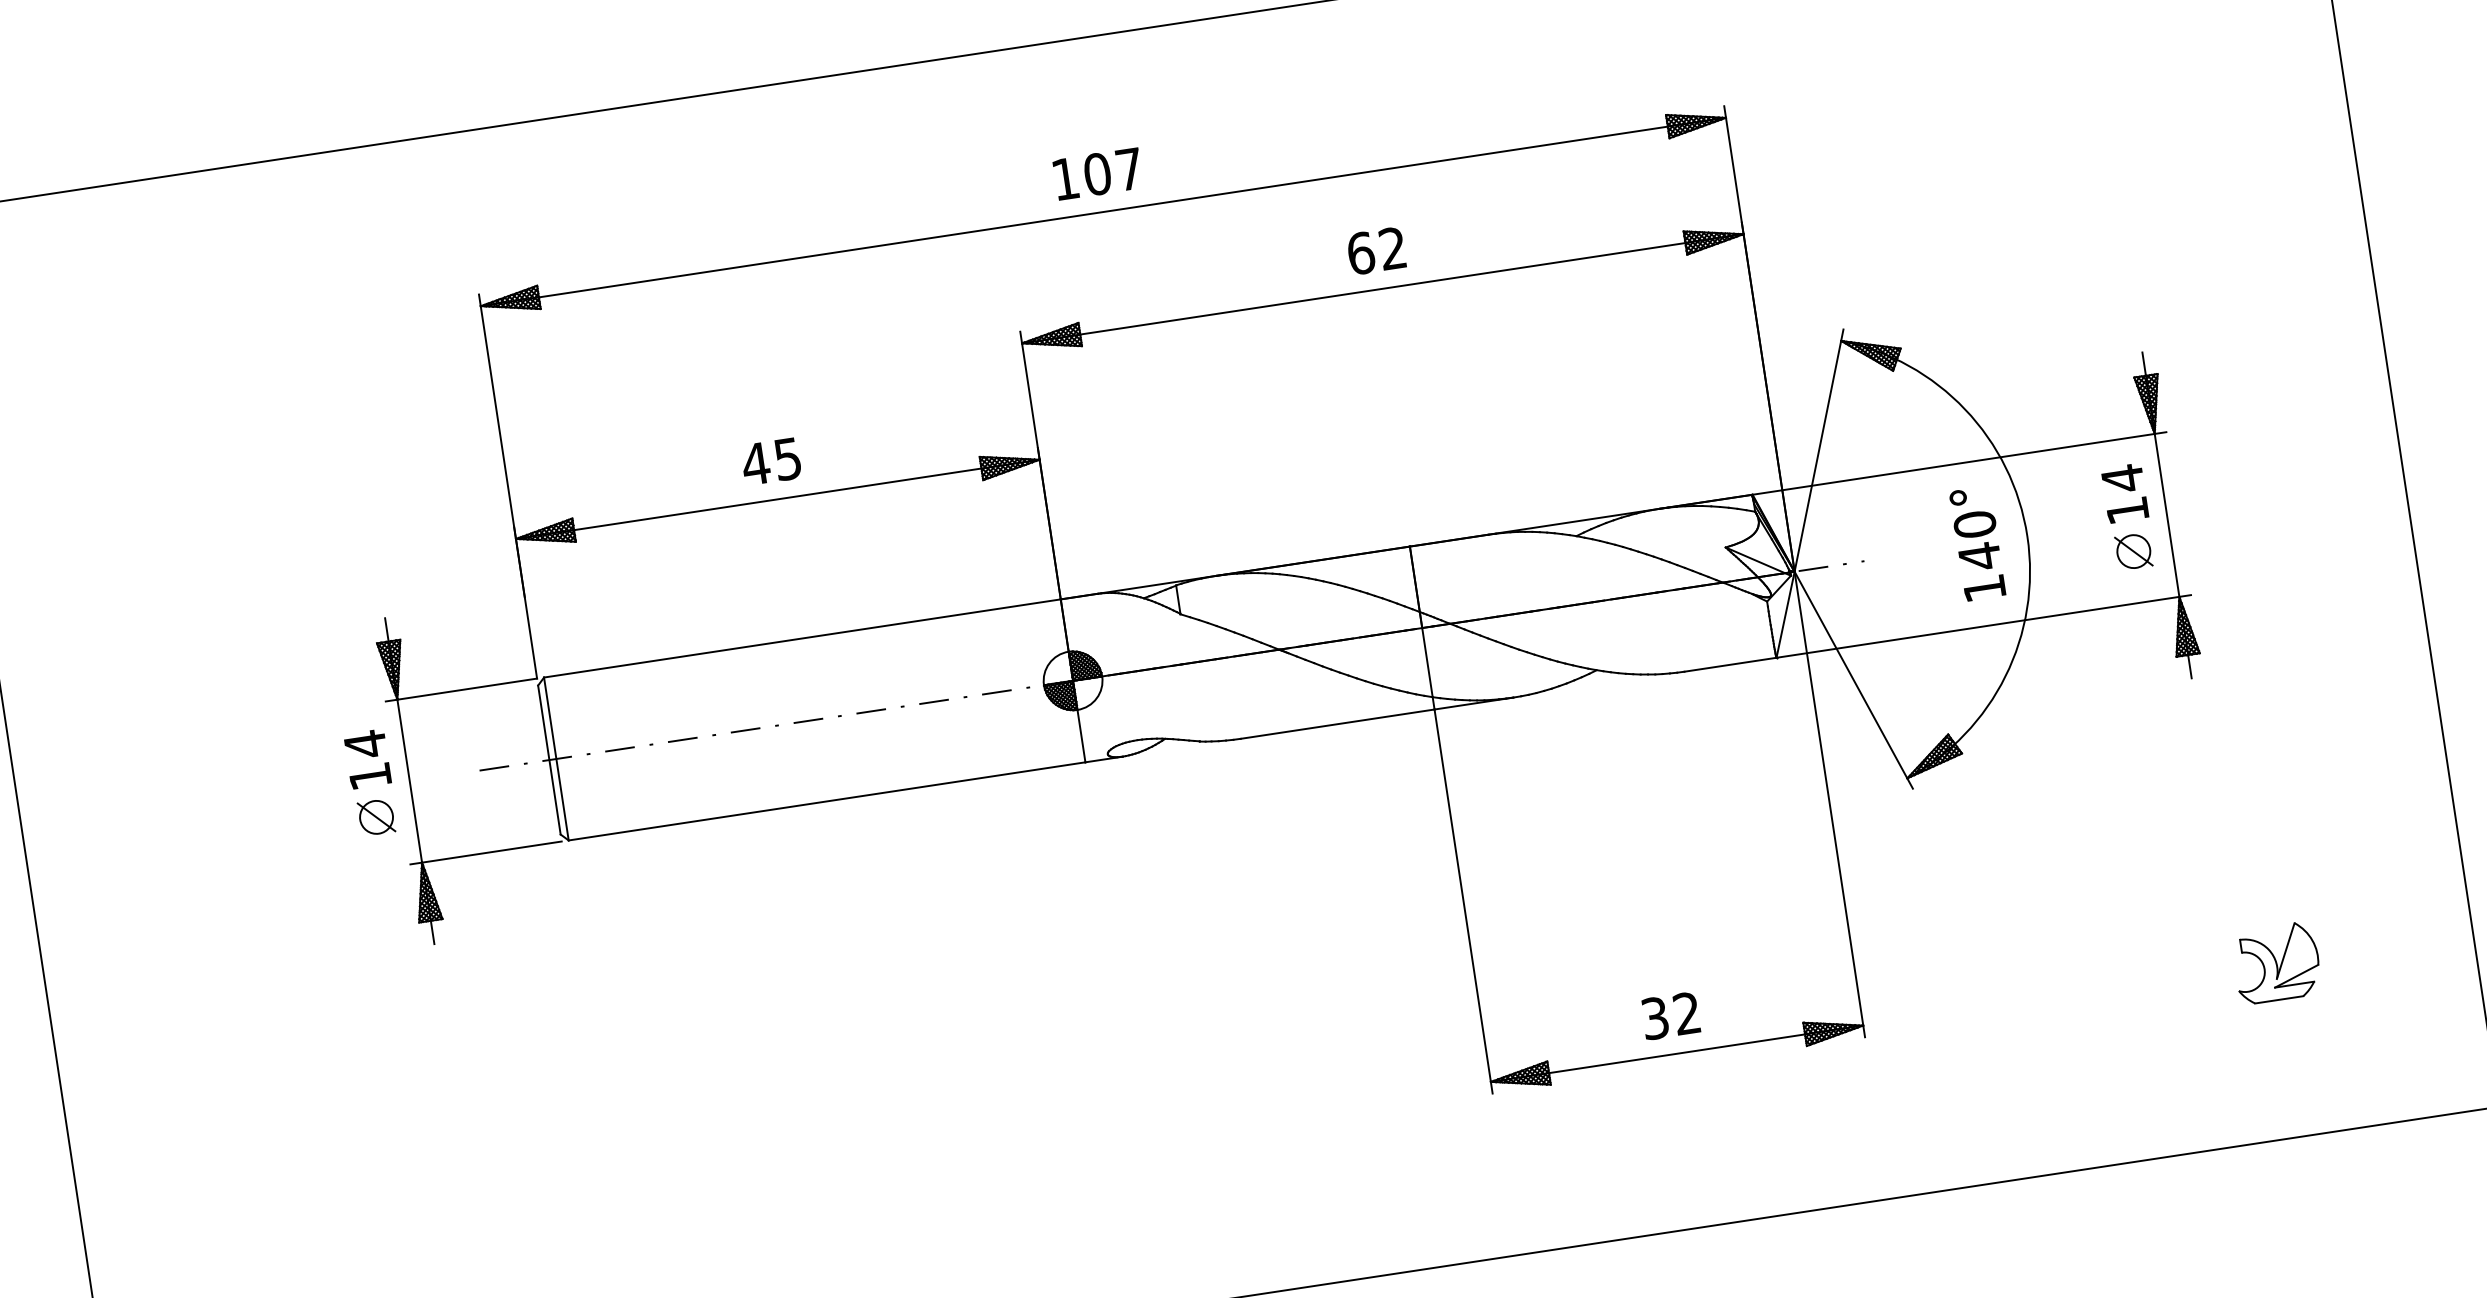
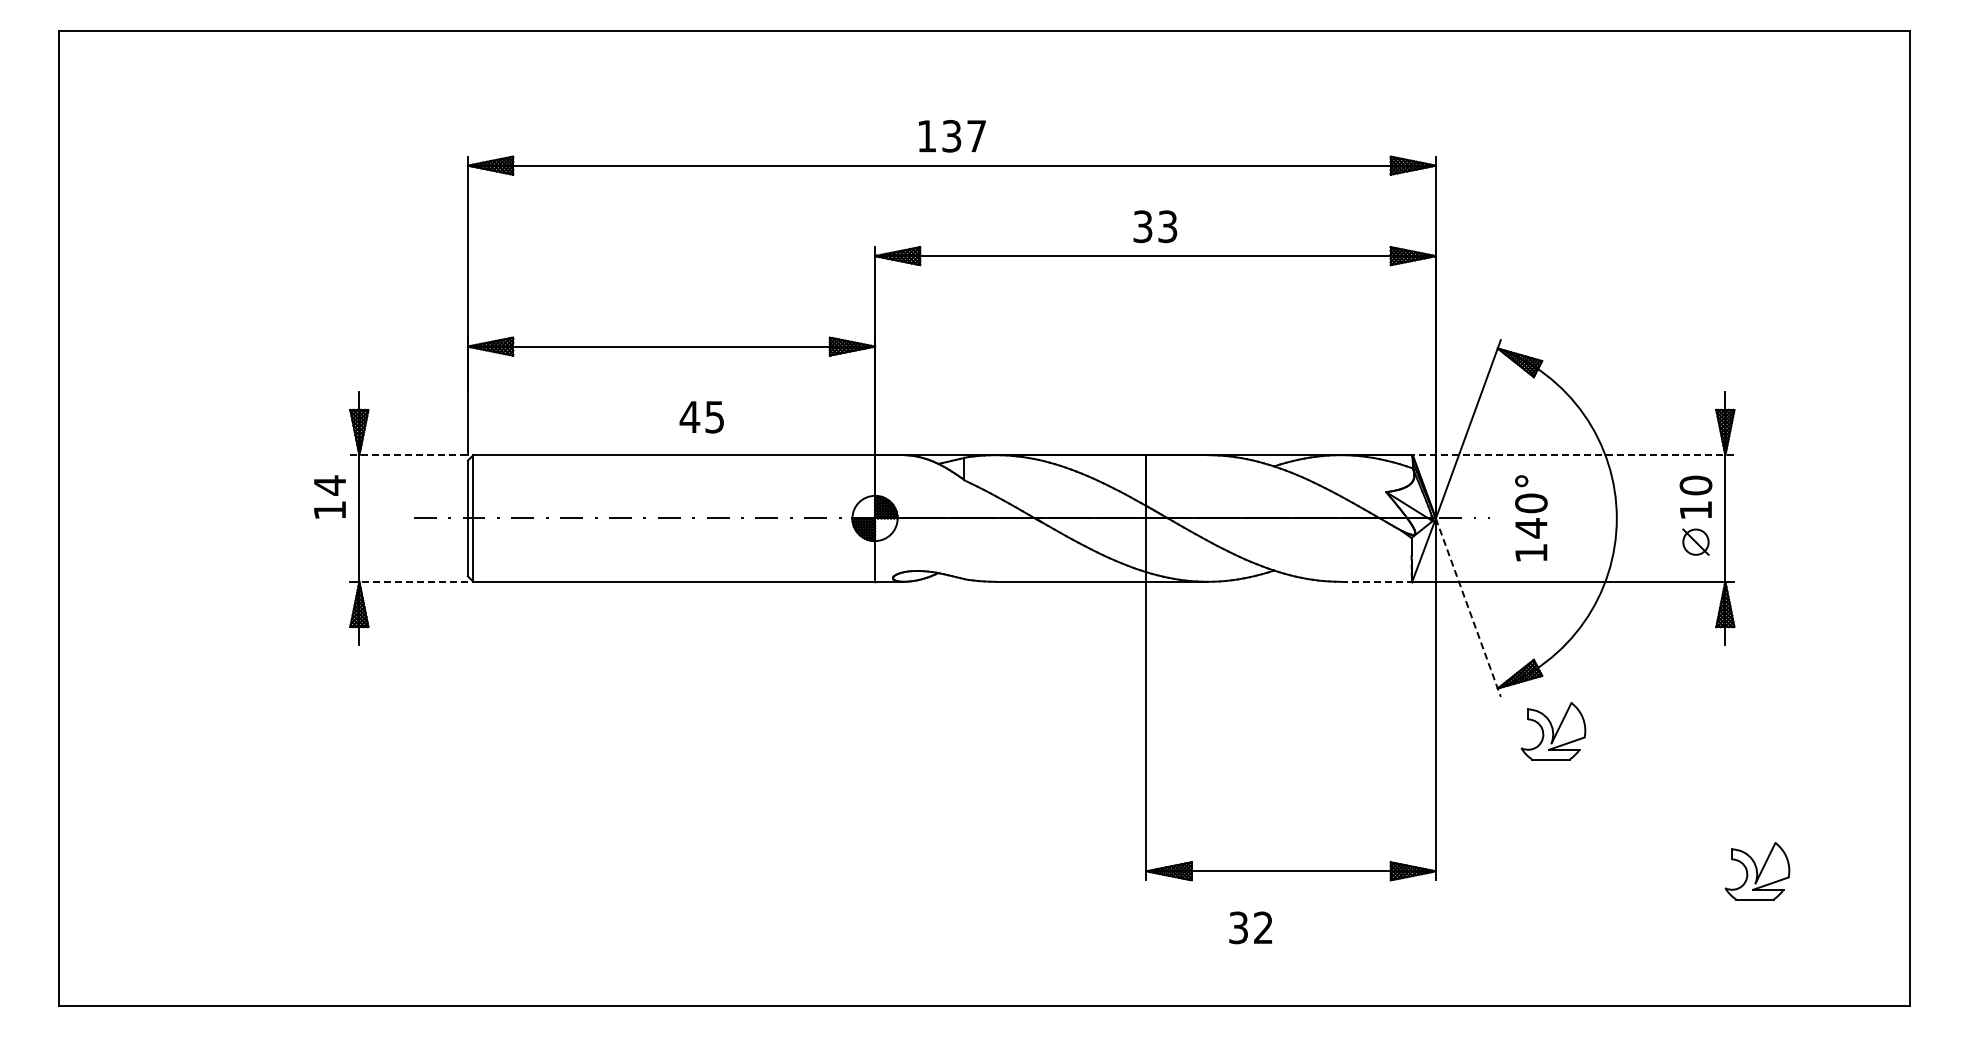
text: (1097, 174) -> (951, 136), 107 -> 137
text: (1377, 250) -> (1155, 226), 62 -> 33
text: (770, 462) -> (701, 417), moved
line: (1959, 463) -> (1573, 455), solid -> dashed
text: (2122, 478) -> (1695, 485), 14 -> 10
text: (1978, 543) -> (1531, 518), moved
line: (1730, 664) -> (1376, 581), solid -> dashed
line: (1853, 679) -> (1468, 607), solid -> dashed
line: (461, 690) -> (409, 455), solid -> dashed
part: (375, 816) -> (329, 541), removed
part: (1987, 822) -> (1553, 731), added
line: (491, 851) -> (413, 581), solid -> dashed
text: (1670, 1015) -> (1250, 927), moved

